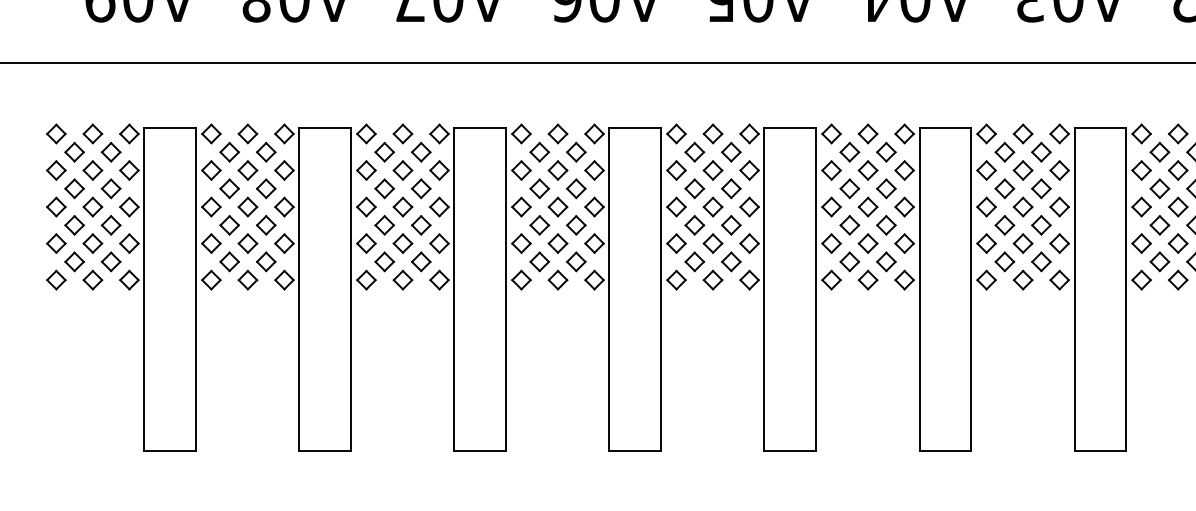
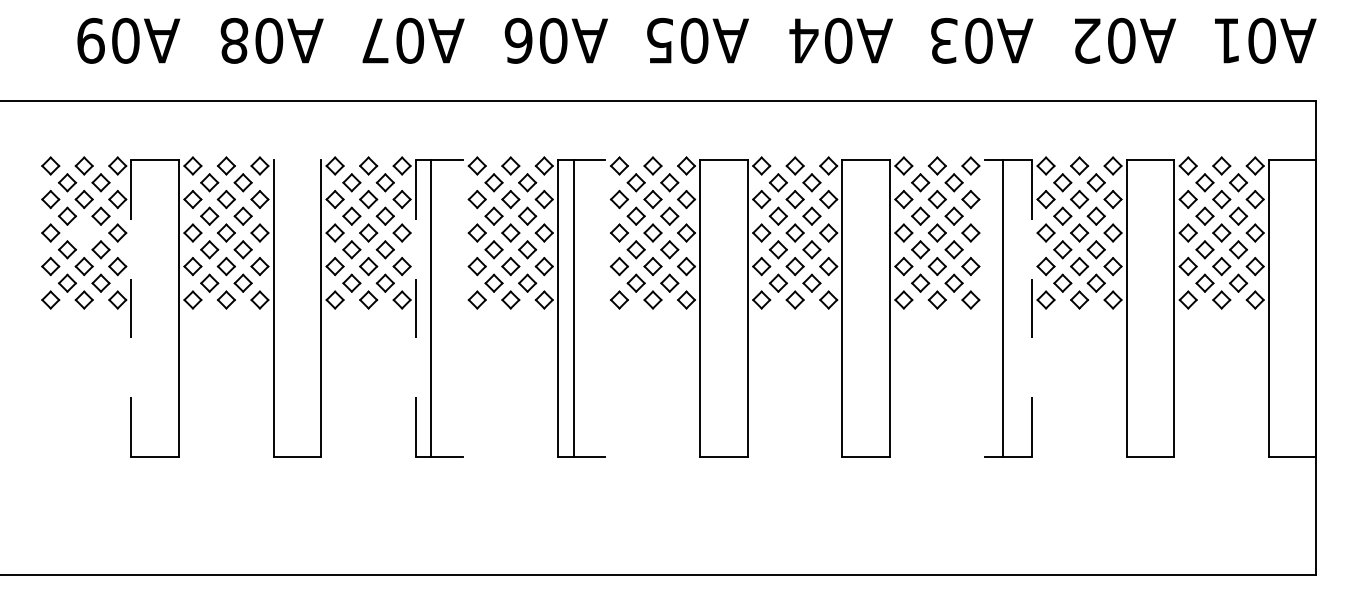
line: (324, 127) -> (296, 160), removed
part: (92, 206) -> (83, 232), removed
line: (144, 289) -> (131, 308), solid -> dashed
line: (454, 289) -> (415, 308), solid -> dashed
line: (506, 289) -> (431, 308), moved
line: (661, 289) -> (574, 308), moved
line: (1074, 289) -> (1002, 308), moved
line: (1125, 289) -> (1031, 308), solid -> dashed

